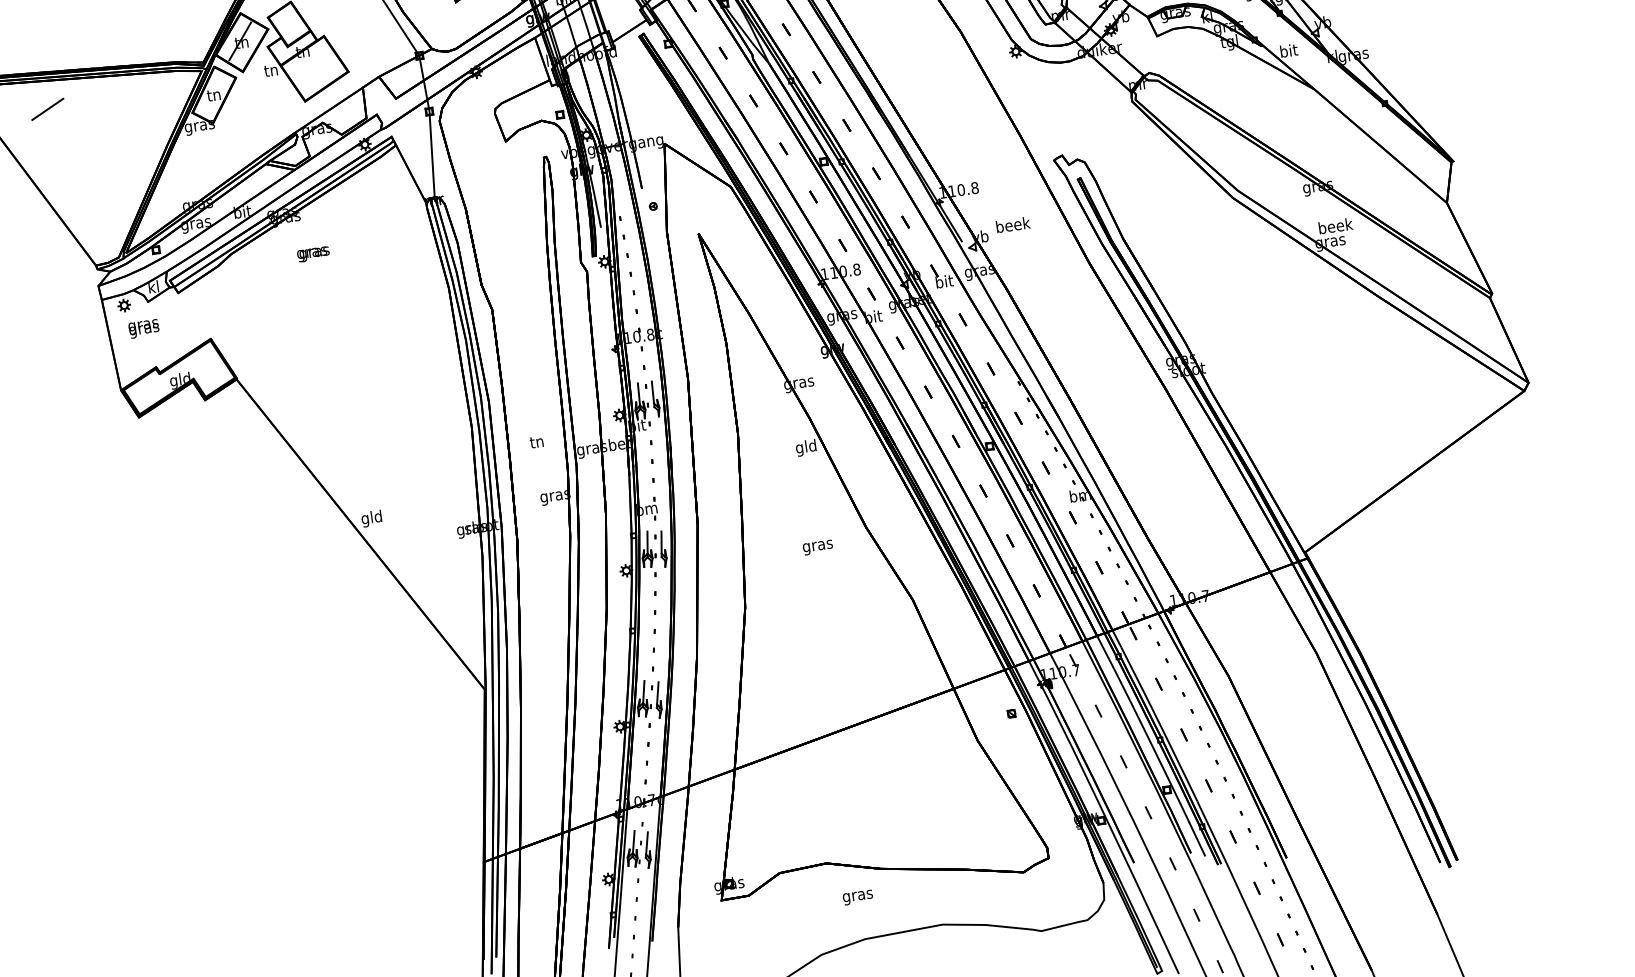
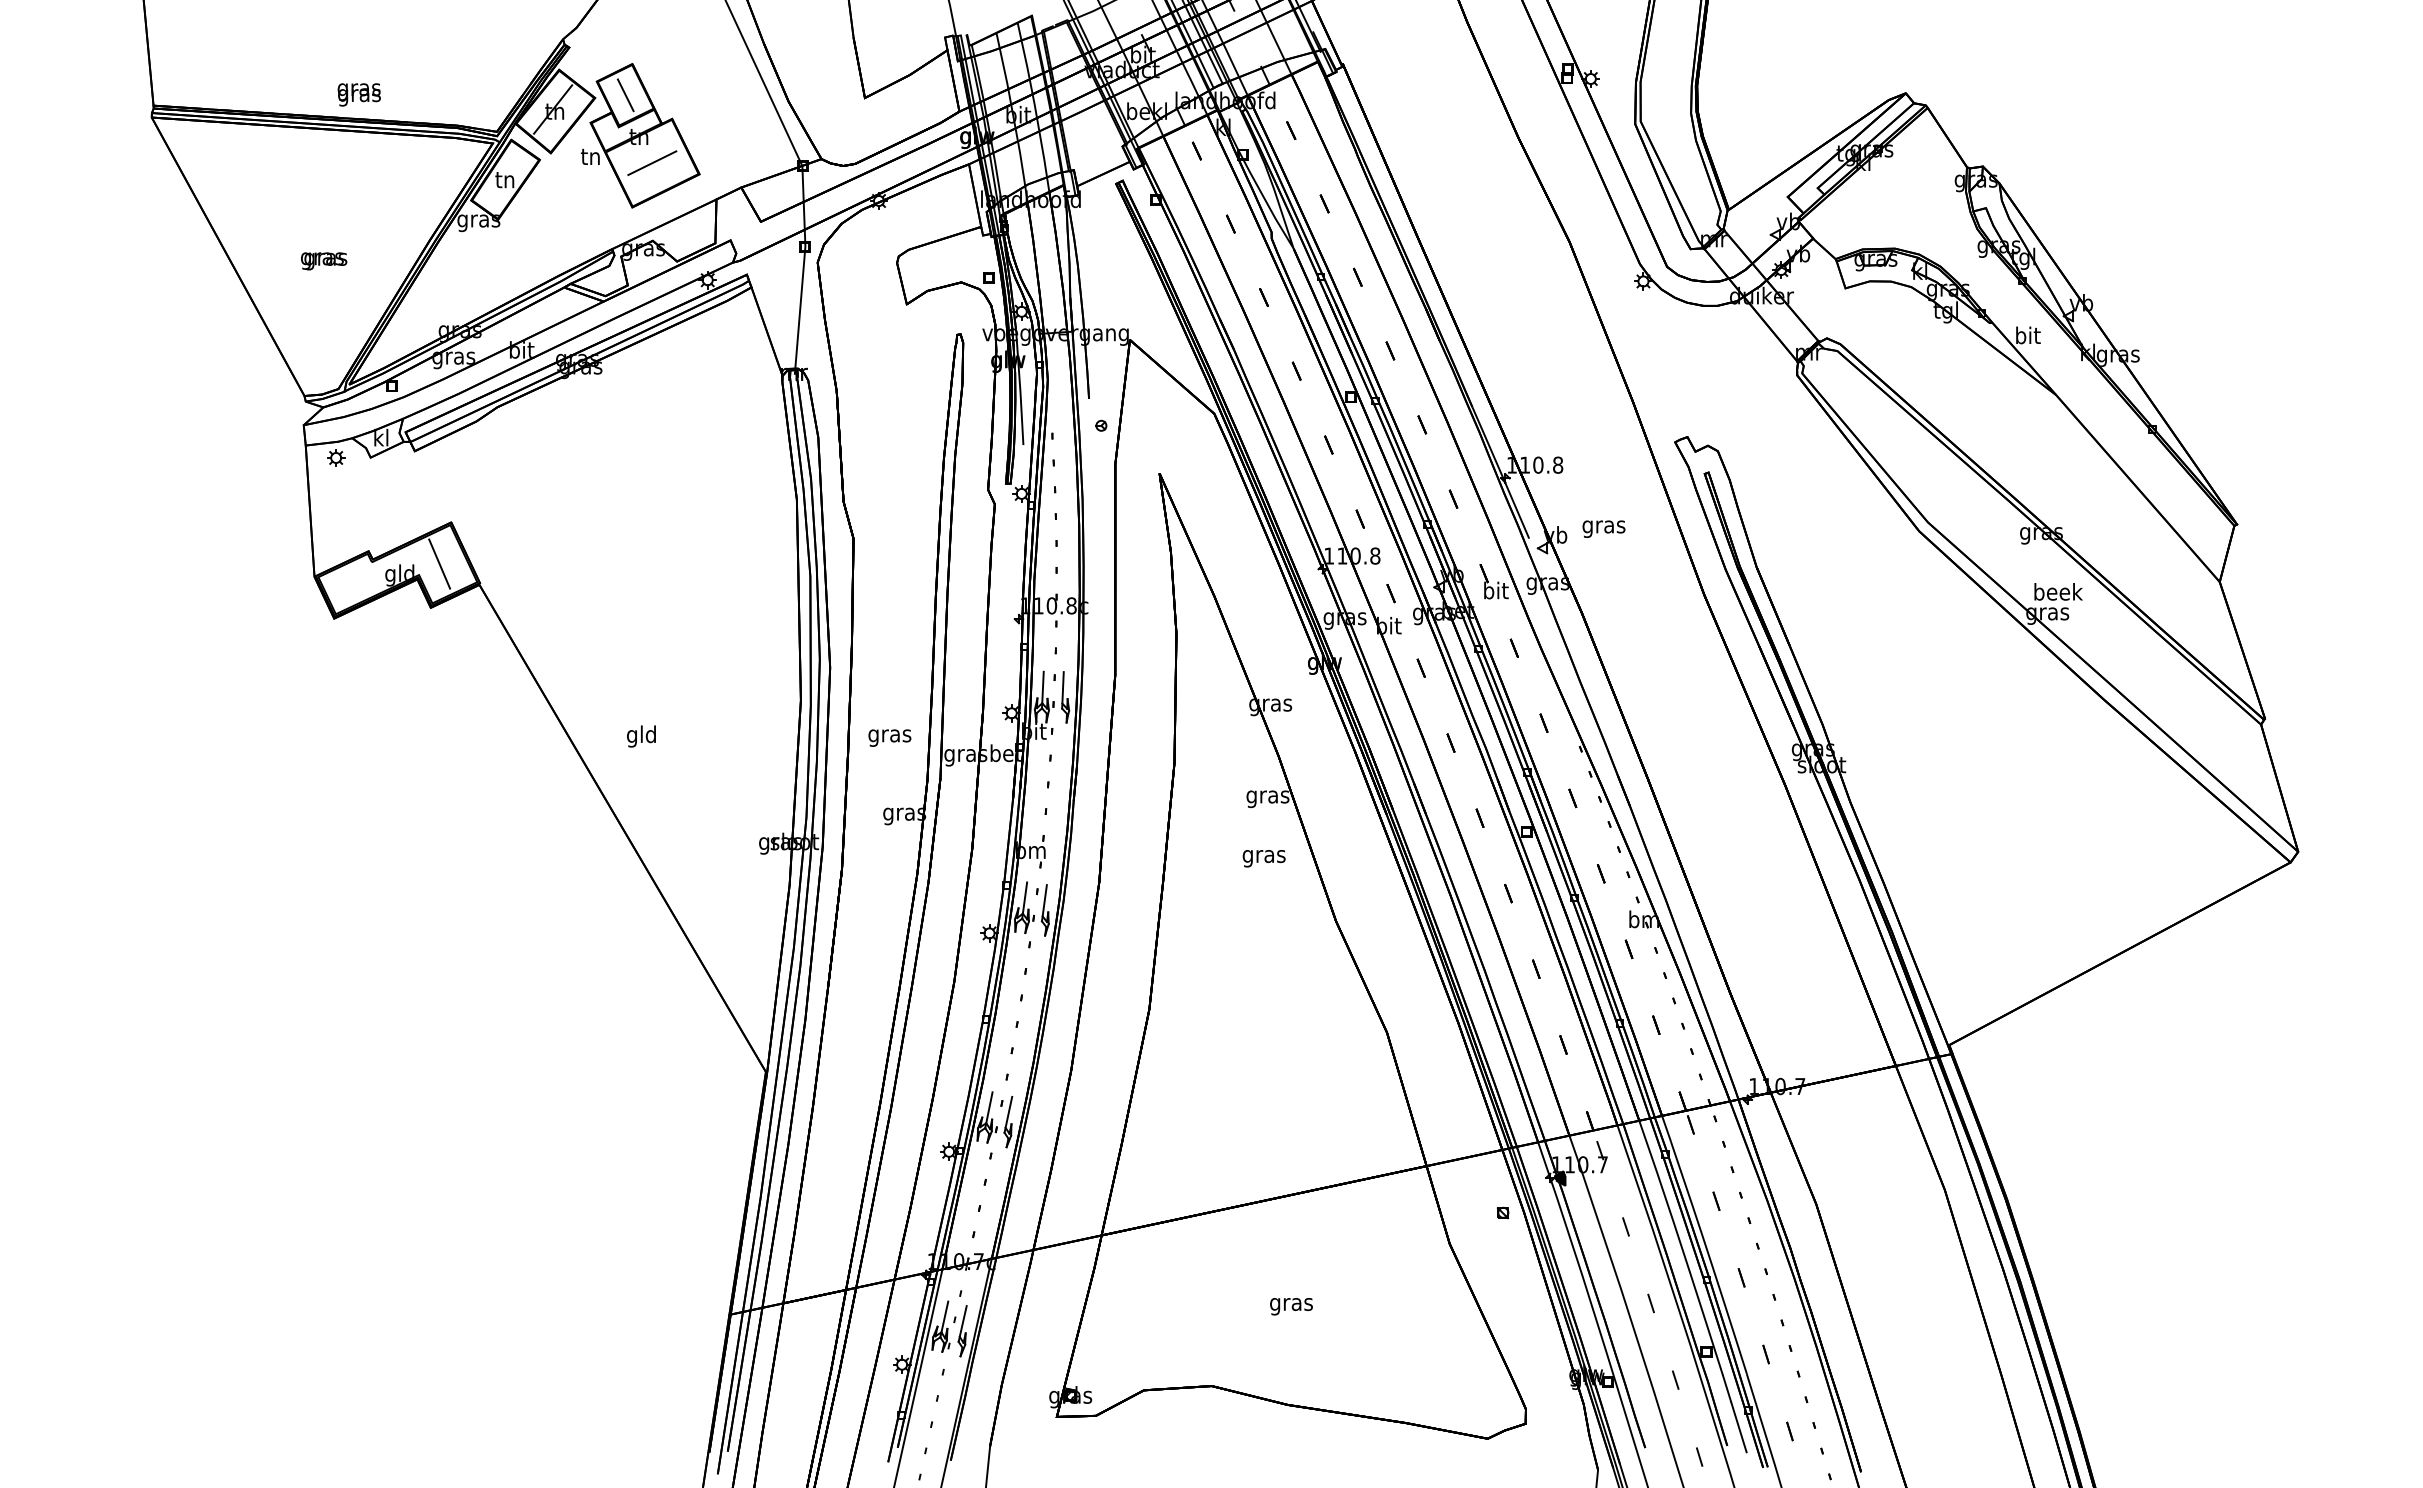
line: (289, 24) -> (625, 95), added
line: (47, 108) -> (652, 162), moved
text: (1013, 226) -> (1604, 526), beek -> gras
text: (313, 254) -> (324, 261), moved
text: (143, 328) -> (358, 94), moved
line: (206, 368) -> (439, 563), added
text: (537, 443) -> (889, 736), tn -> gras
text: (806, 447) -> (1267, 796), gld -> gras
text: (371, 518) -> (641, 736), moved
text: (817, 547) -> (1263, 858), moved
text: (858, 897) -> (1291, 1306), moved

